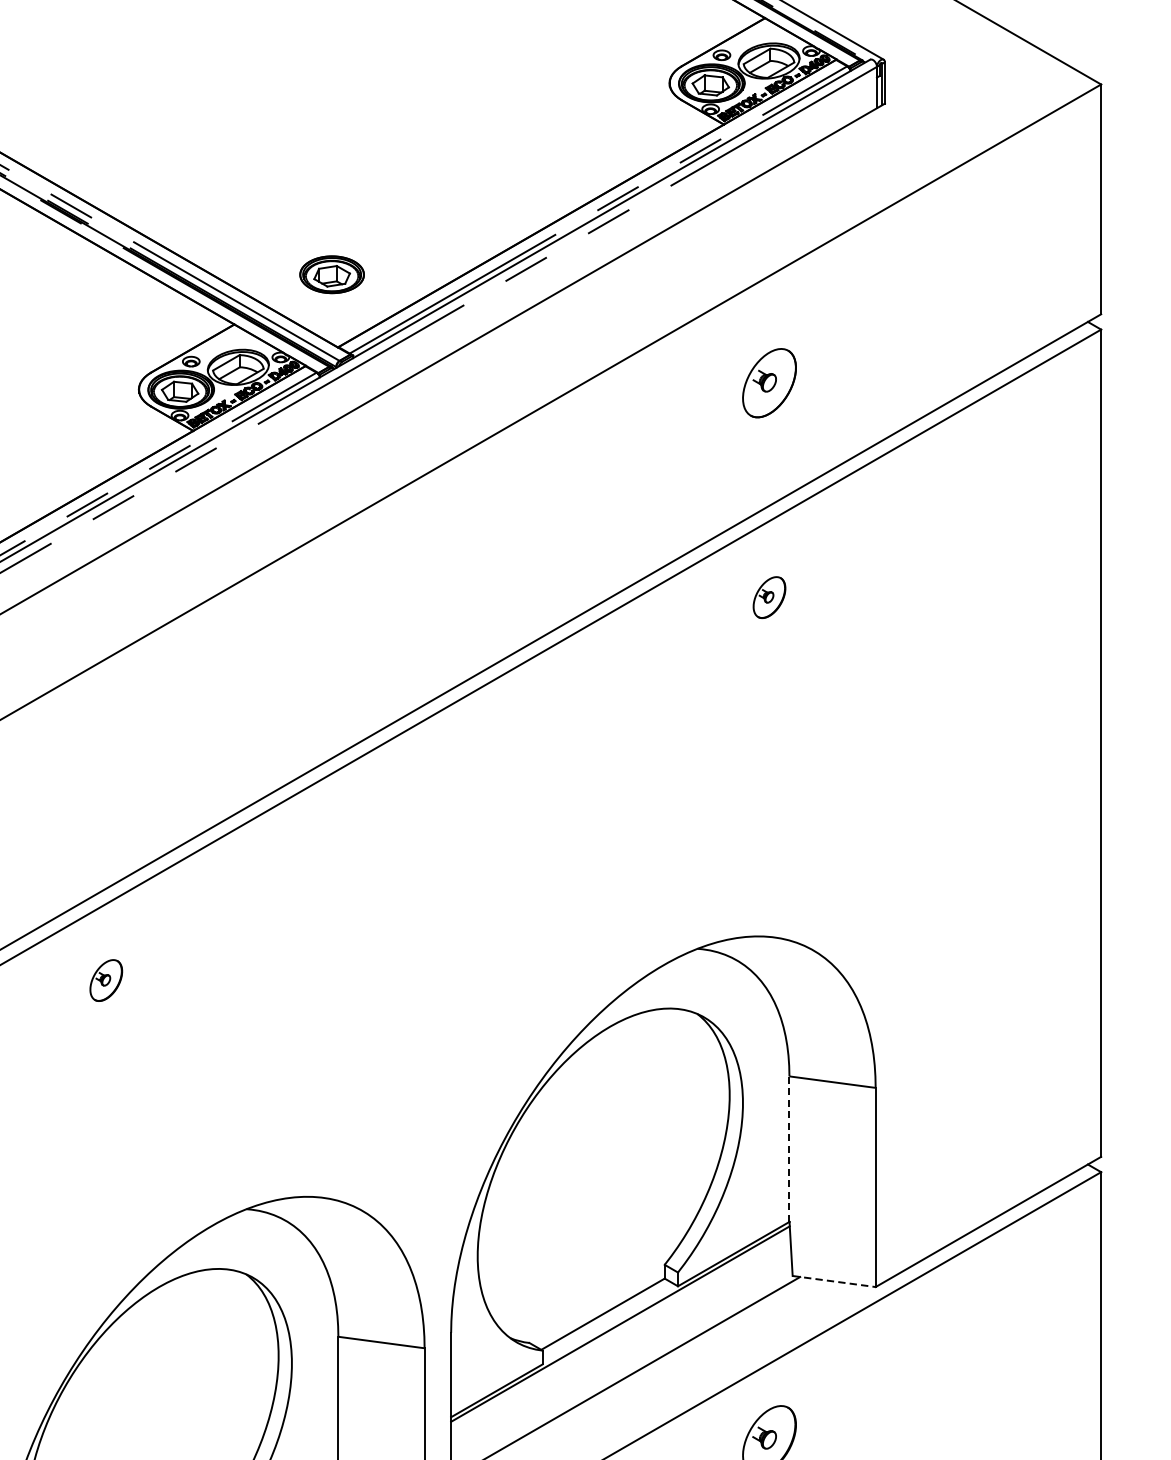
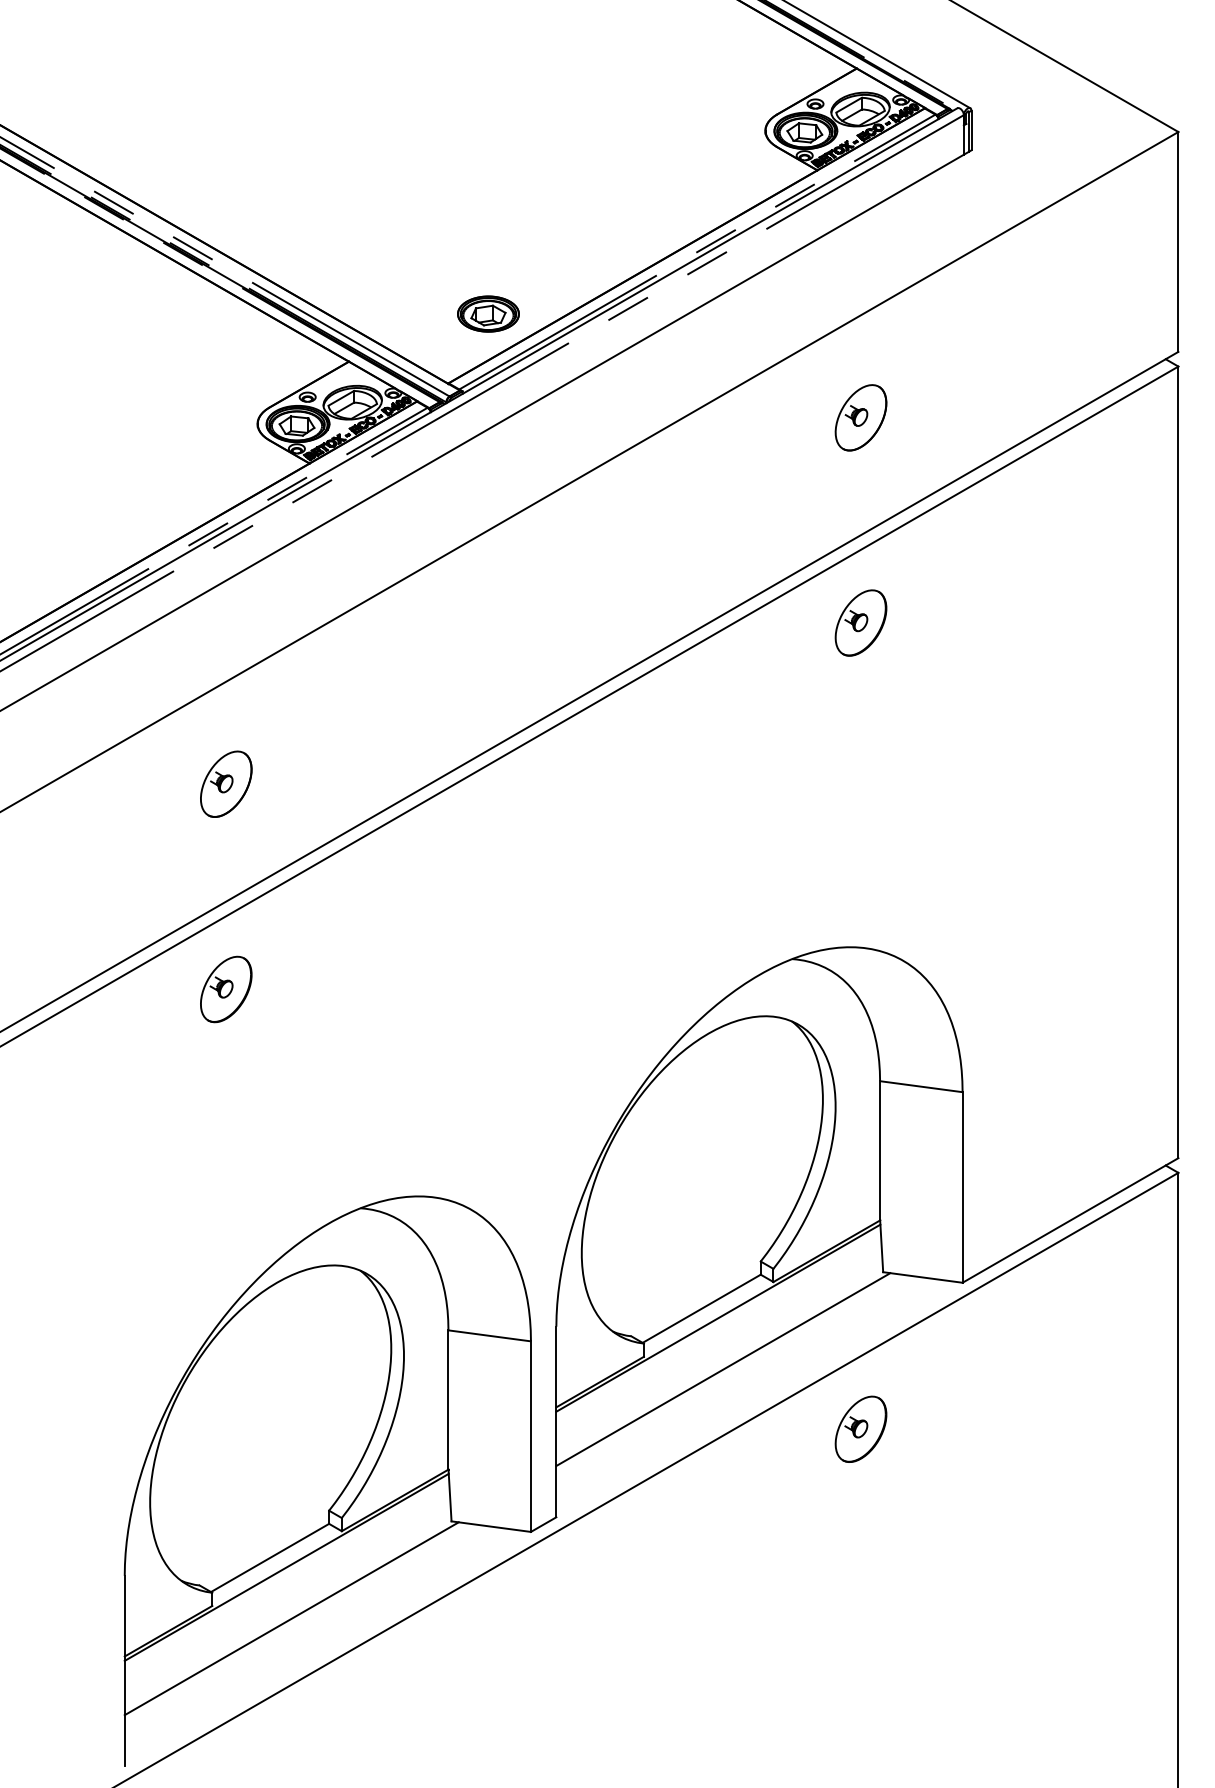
part: (332, 274) -> (488, 313), moved
part: (768, 597) -> (860, 622), size x1.67
part: (106, 765) -> (226, 783), added
part: (106, 980) -> (226, 989), size x1.67
line: (789, 1148) -> (880, 1150), dashed -> solid
line: (834, 1281) -> (923, 1277), dashed -> solid

